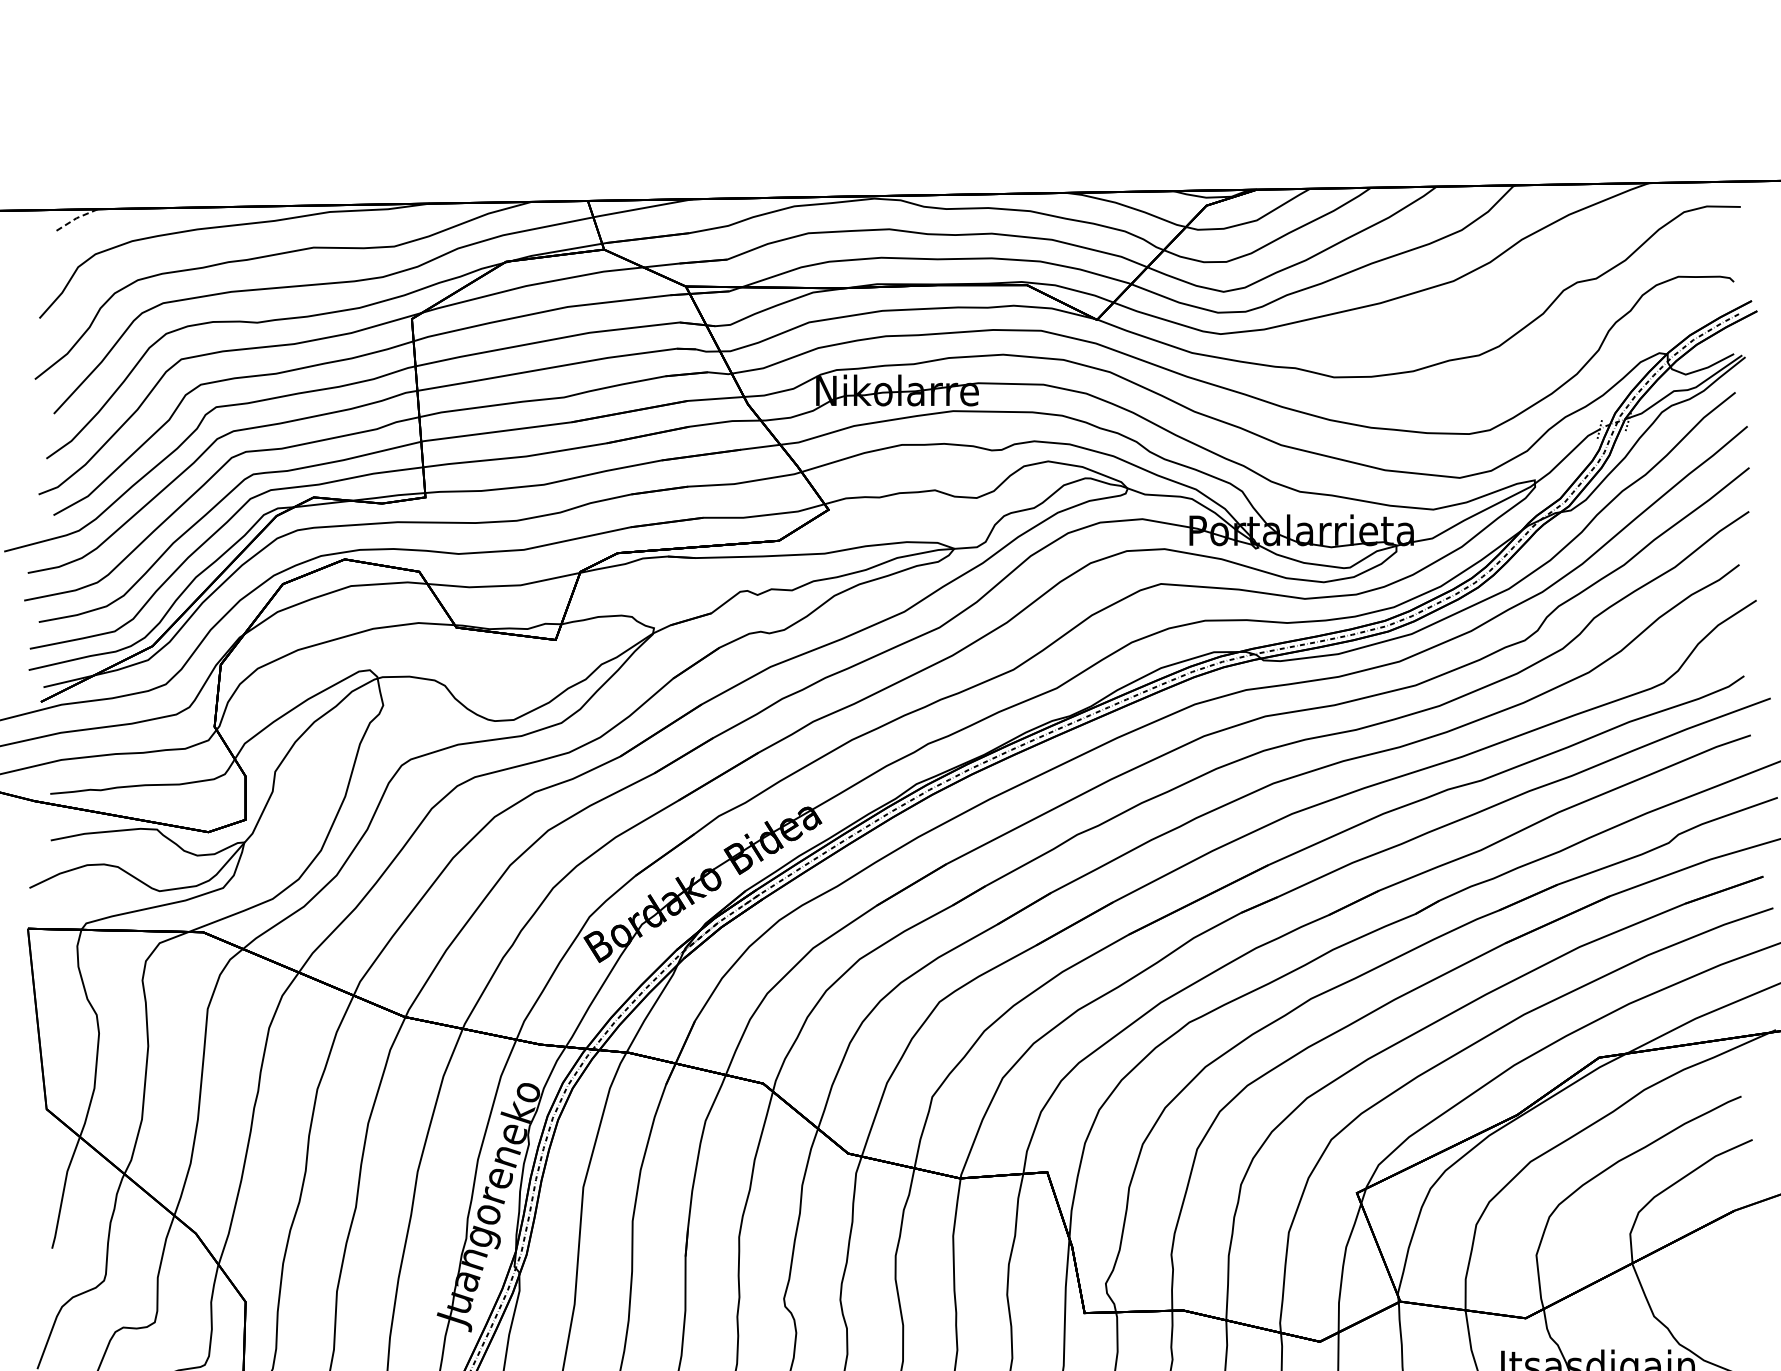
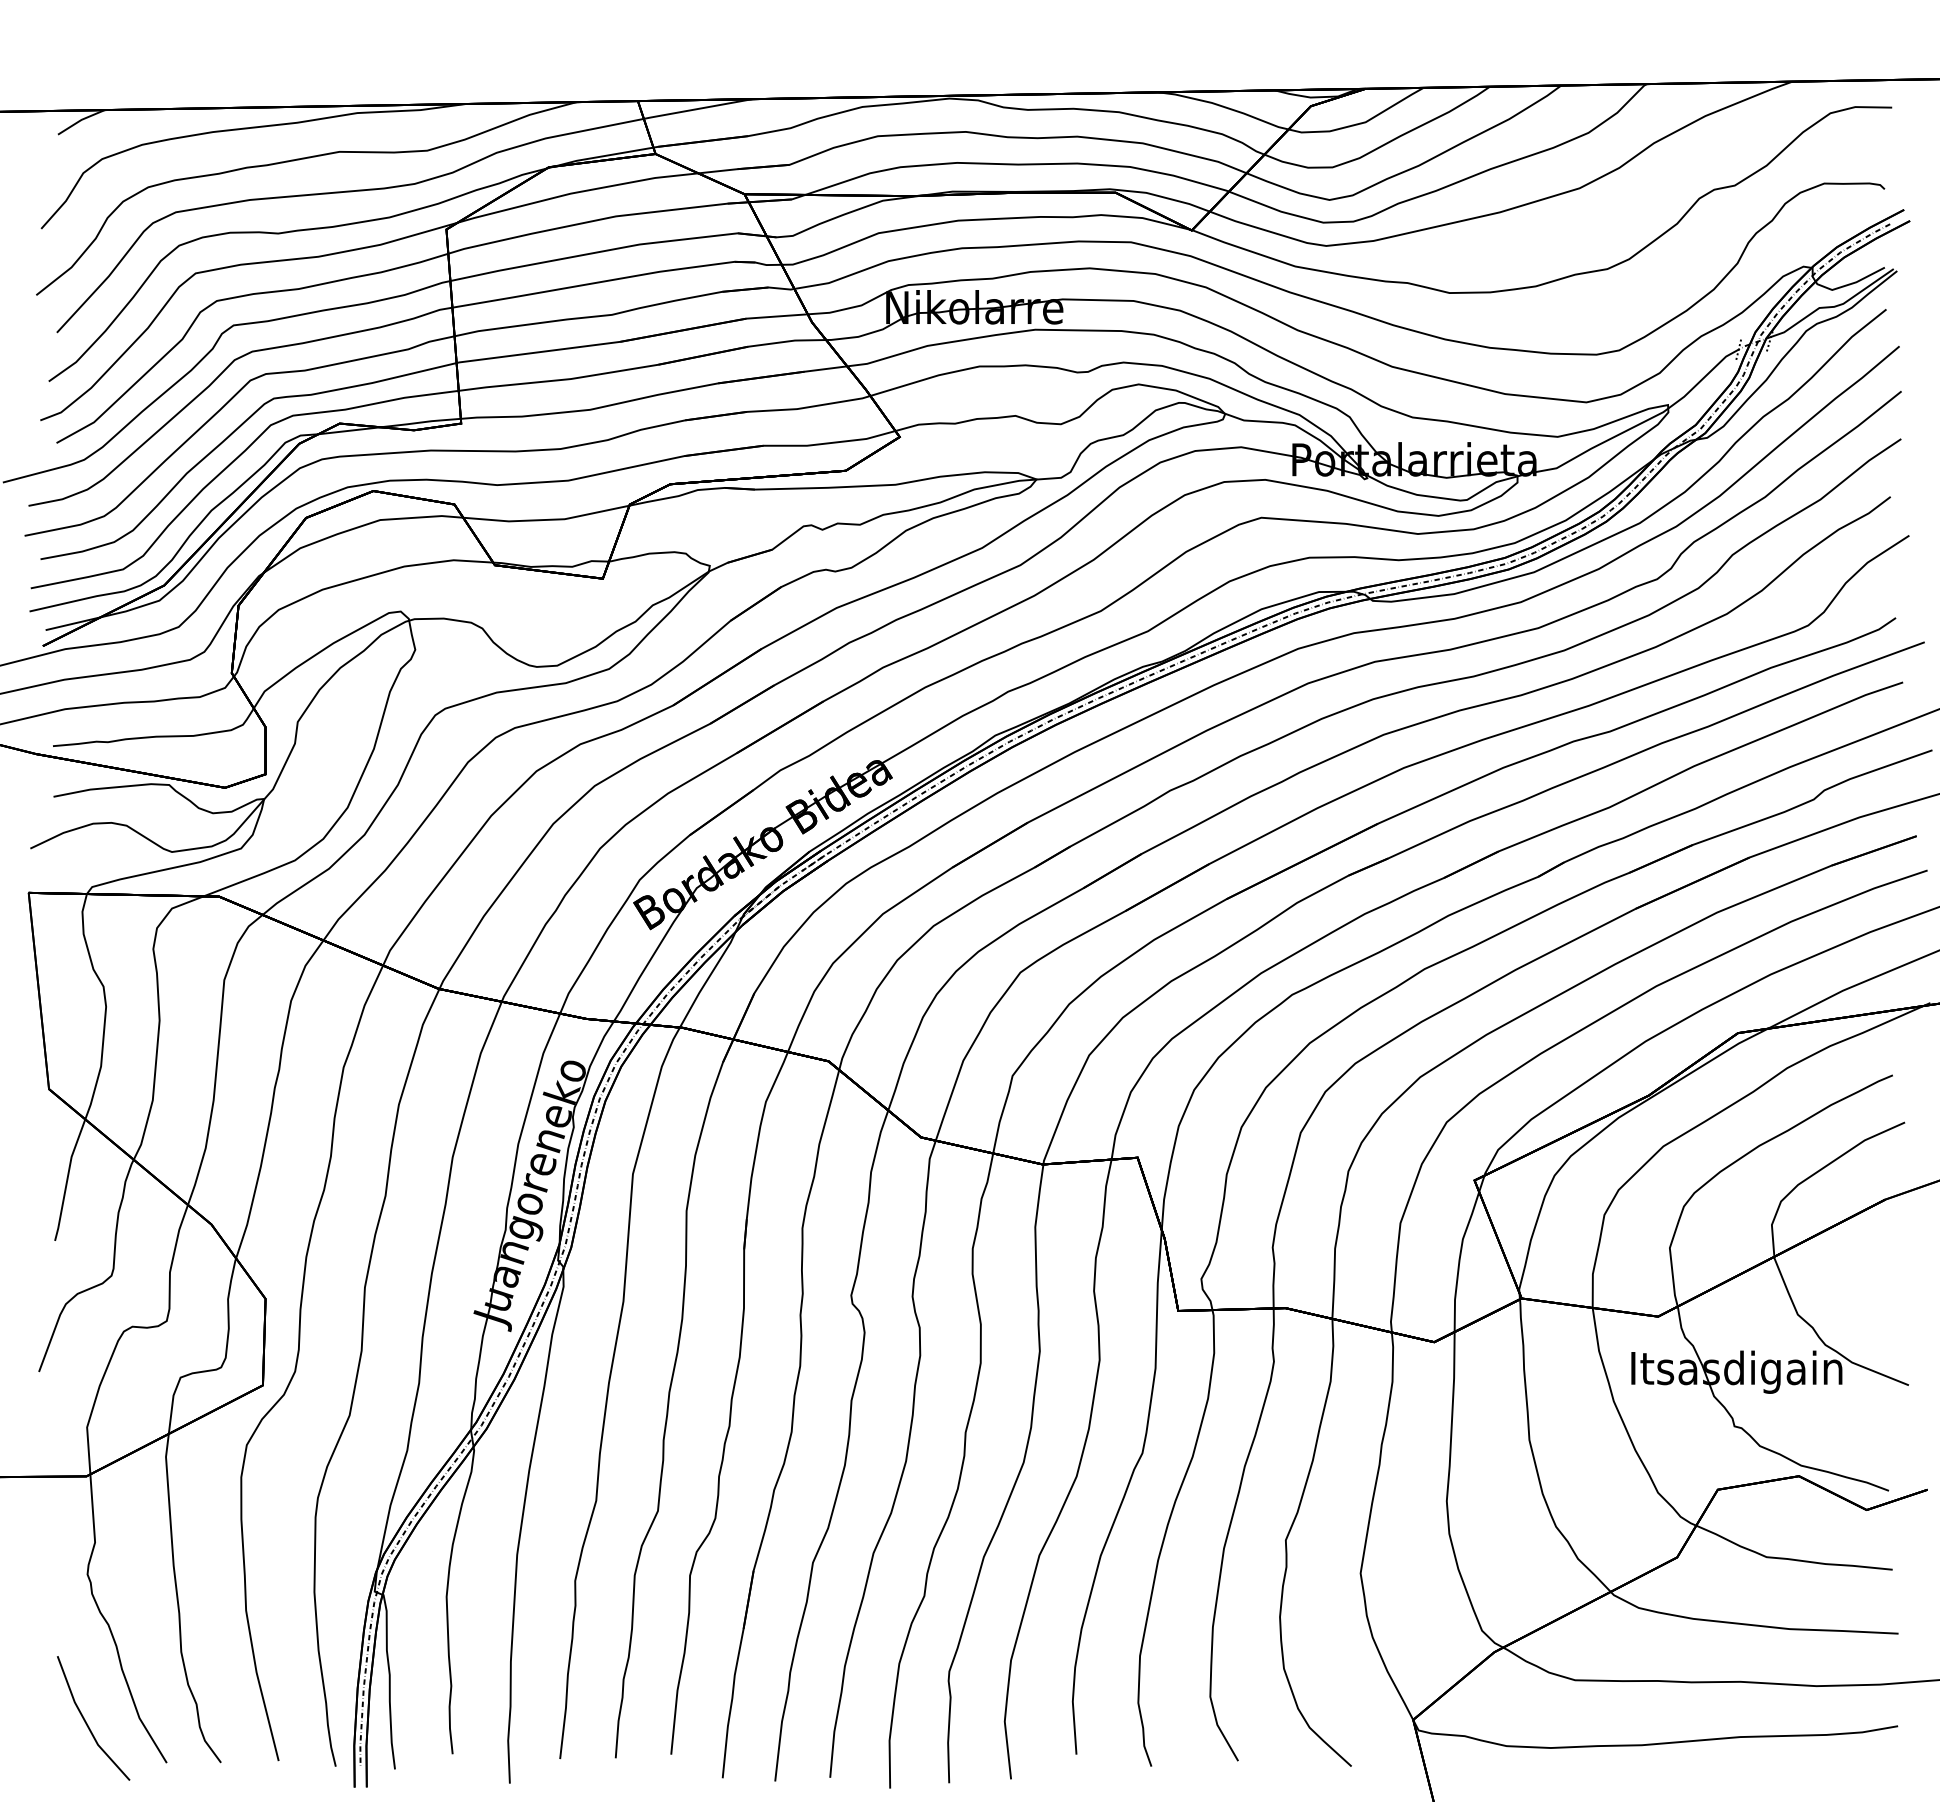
line: (75, 218) -> (80, 120), dashed -> solid

